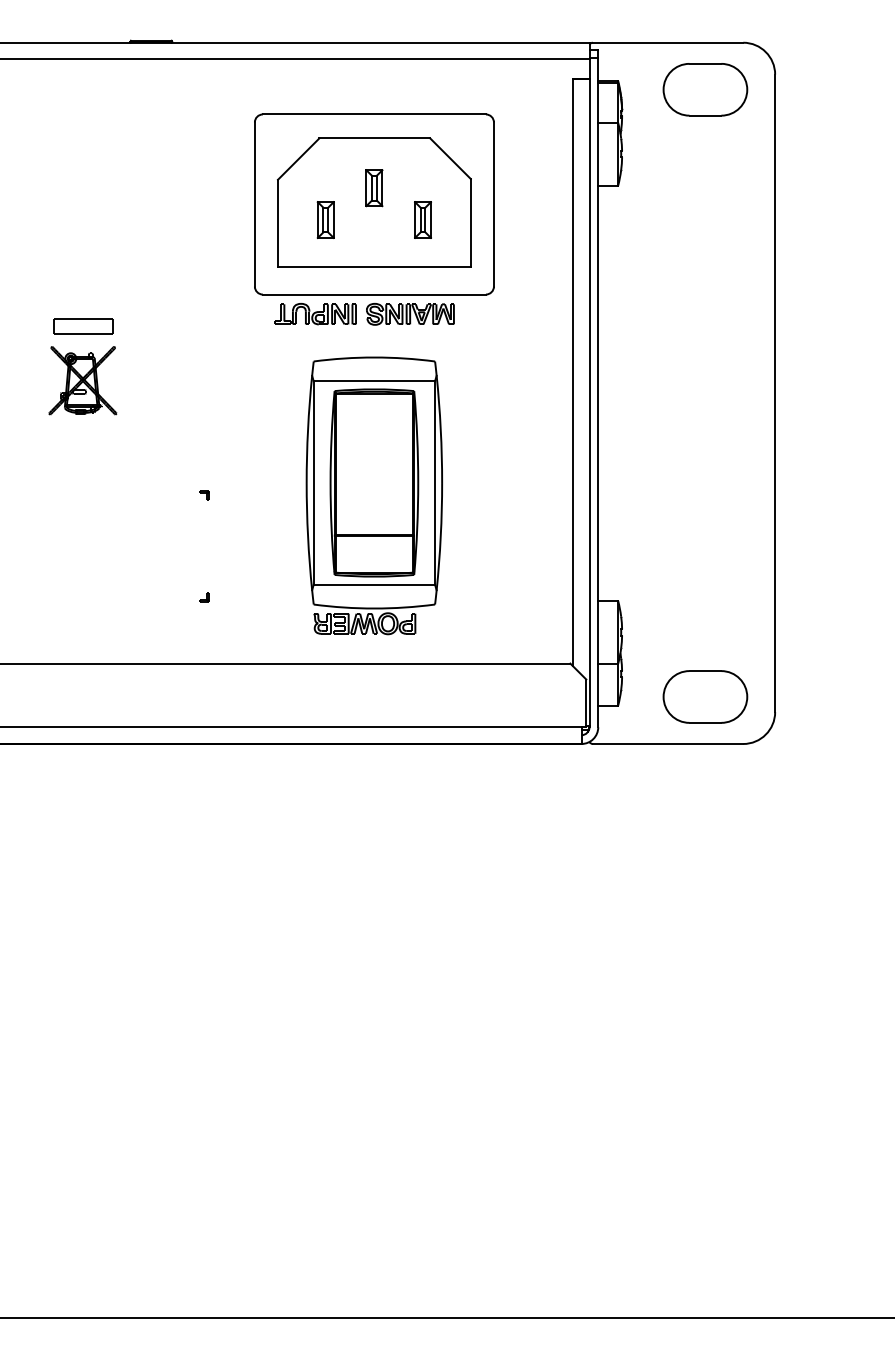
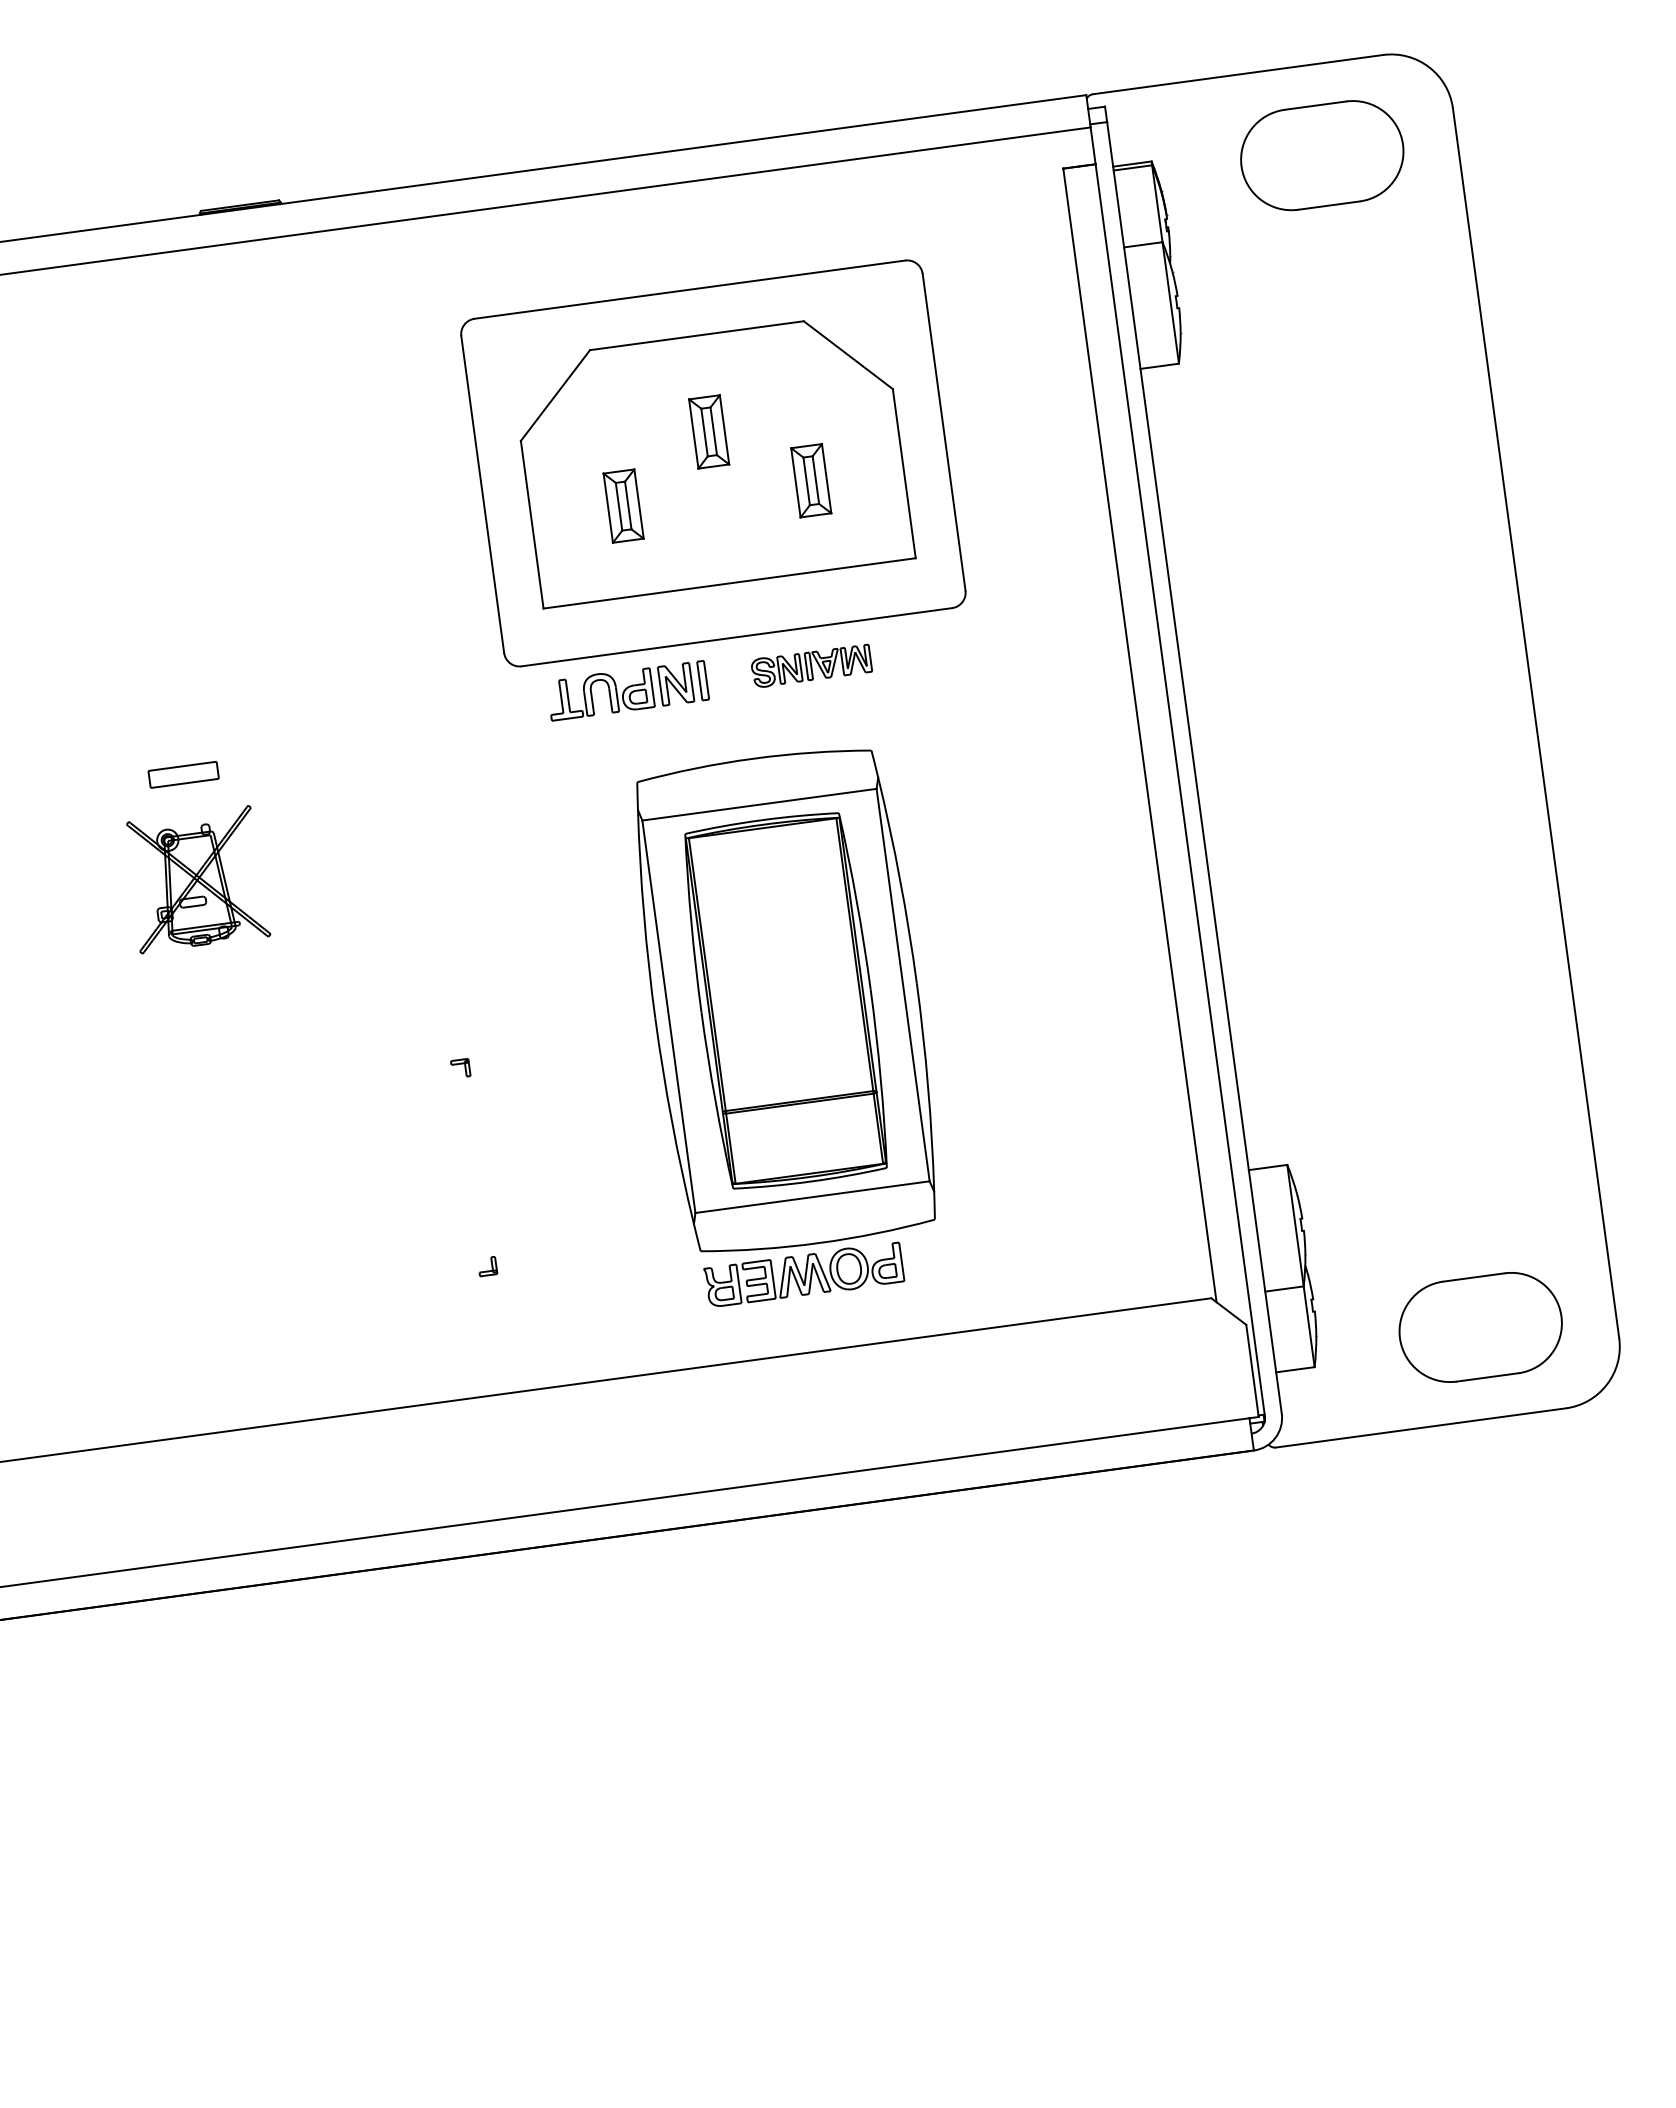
part: (410, 314) -> (811, 666), size x0.7
part: (83, 326) -> (183, 774), size x0.6

